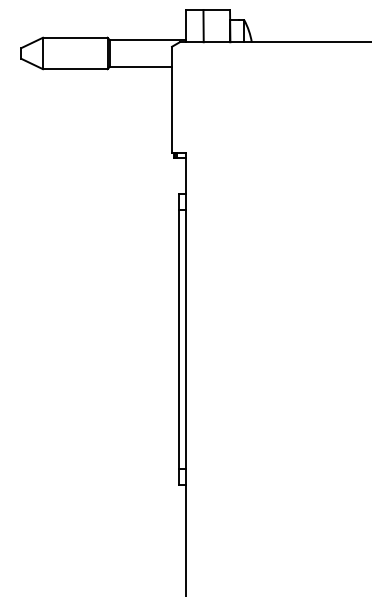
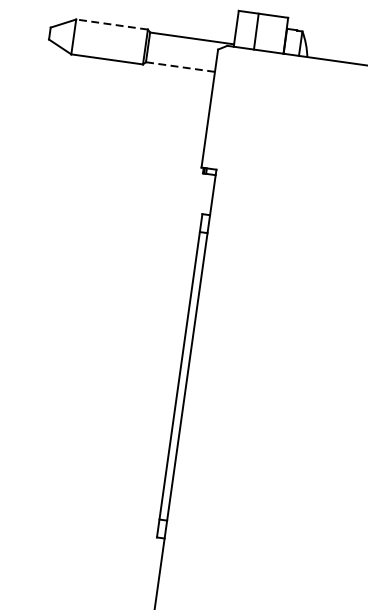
line: (74, 37) -> (111, 24), solid -> dashed
line: (140, 66) -> (180, 66), solid -> dashed

